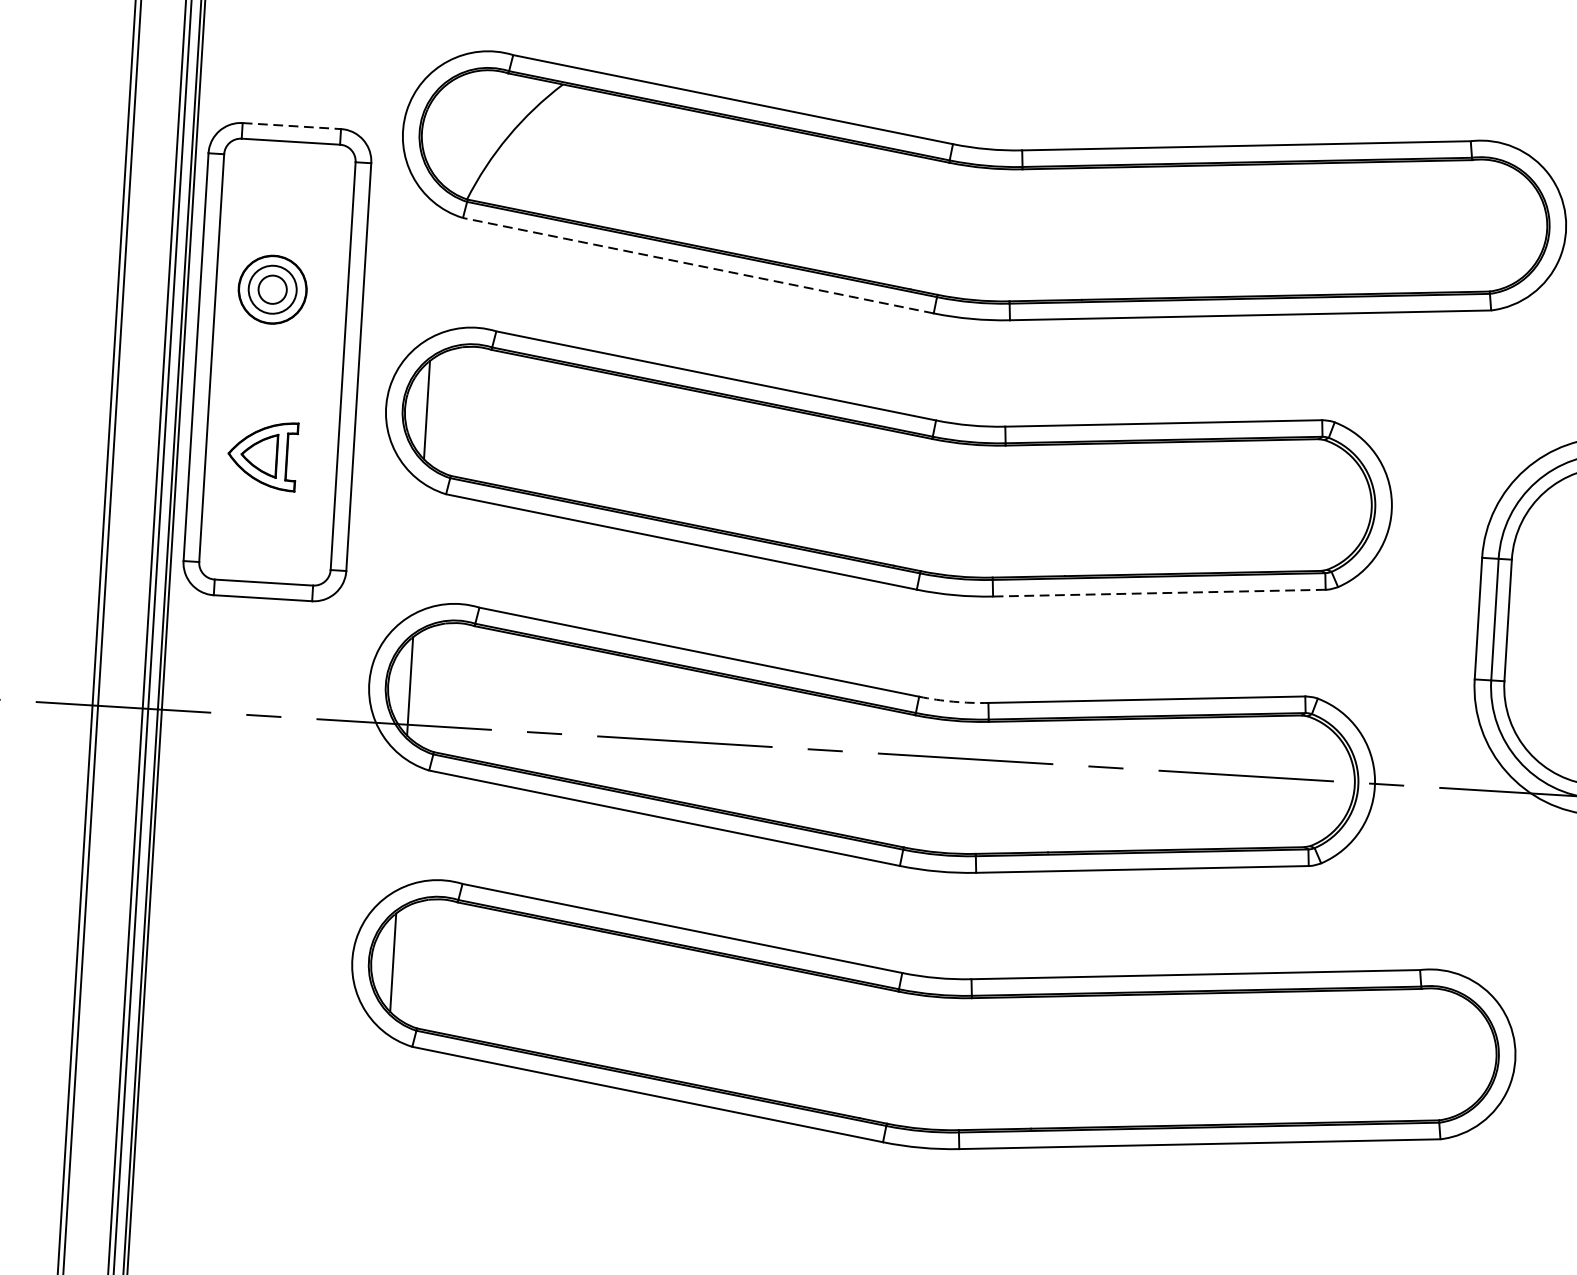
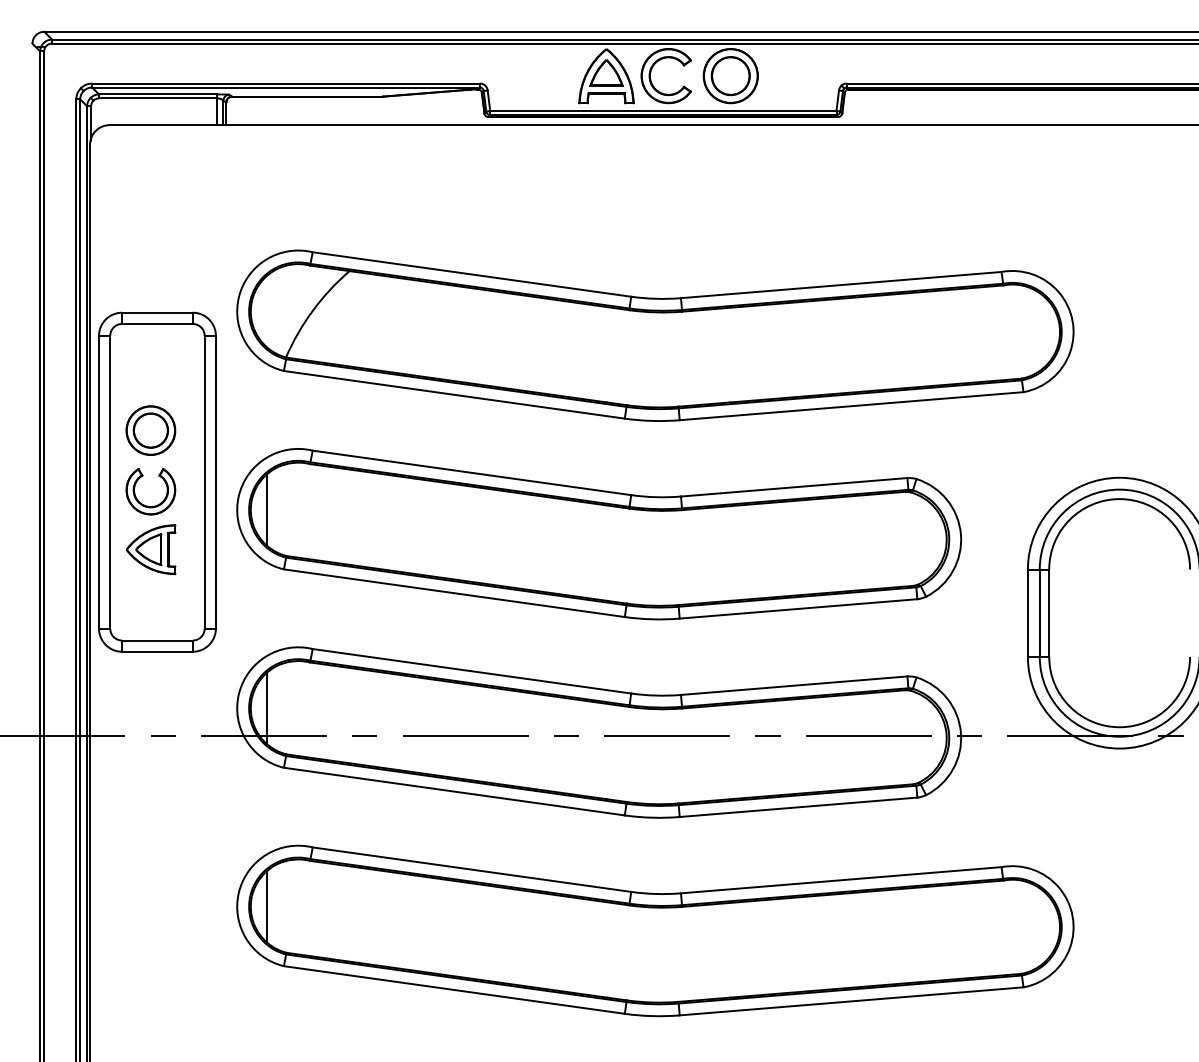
line: (291, 125) -> (157, 312), dashed -> solid
line: (697, 265) -> (453, 394), dashed -> solid
circle: (272, 289) -> (150, 430), size x1.67
part: (257, 392) -> (144, 504), added
line: (1159, 592) -> (798, 608), dashed -> solid
arc: (954, 701) -> (656, 695), dashed -> solid

